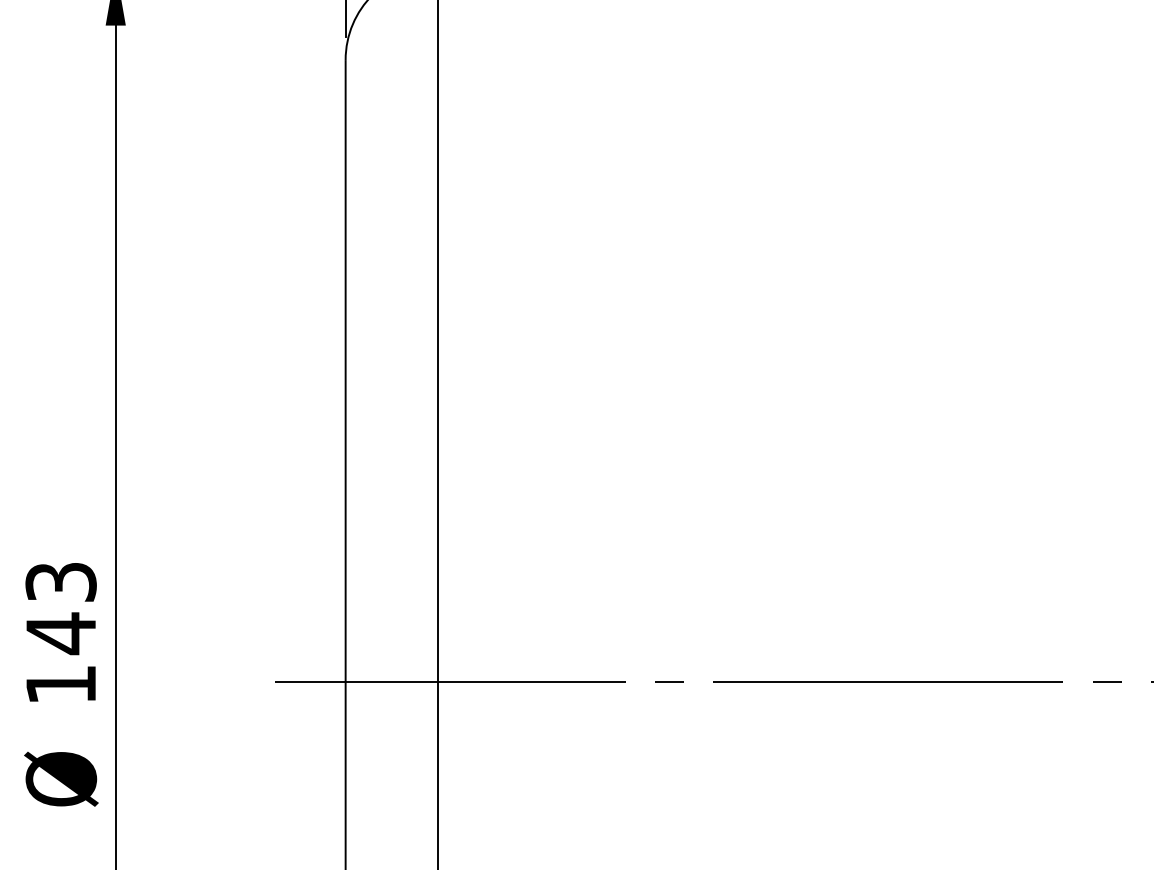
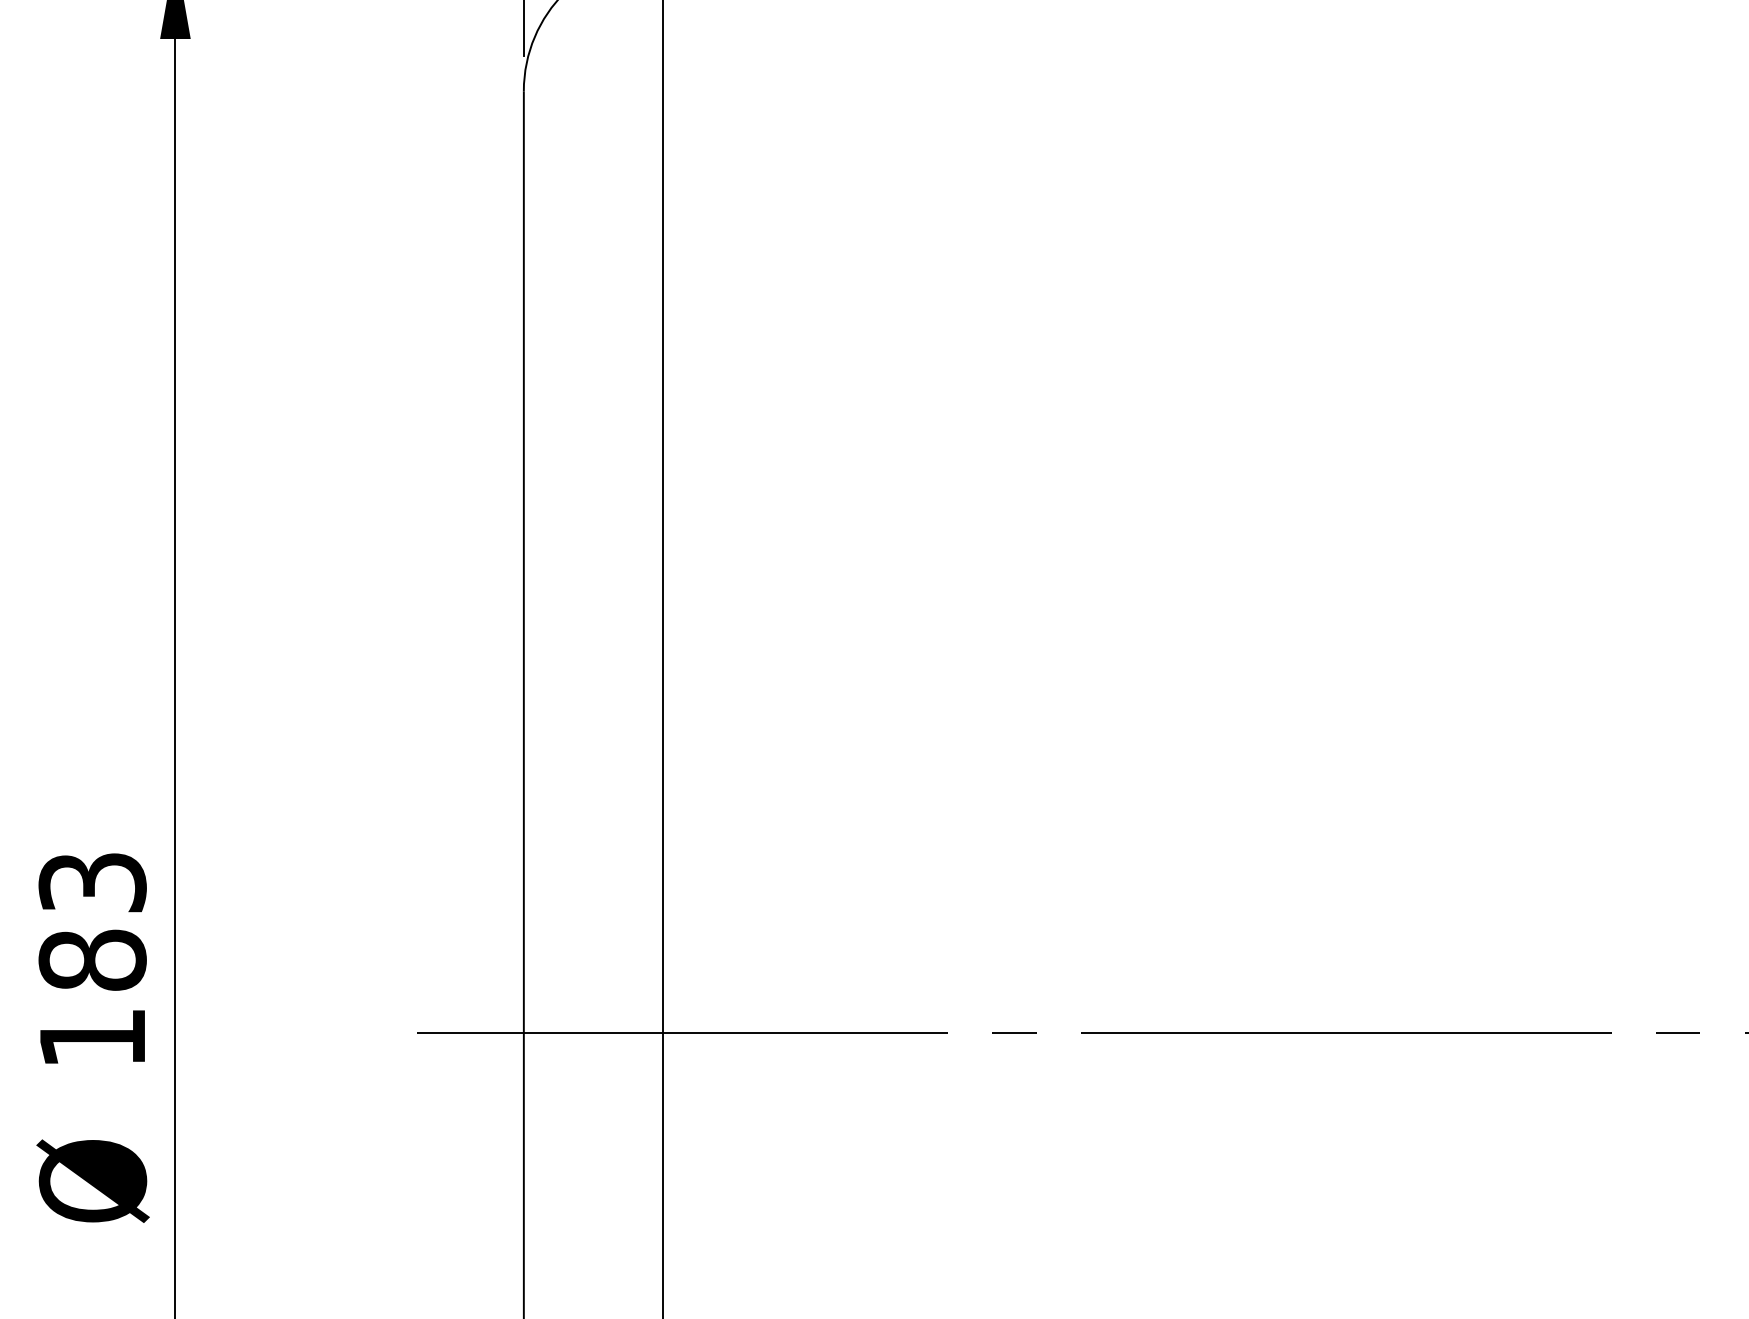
text: (60, 633) -> (91, 960), 143 -> 183

